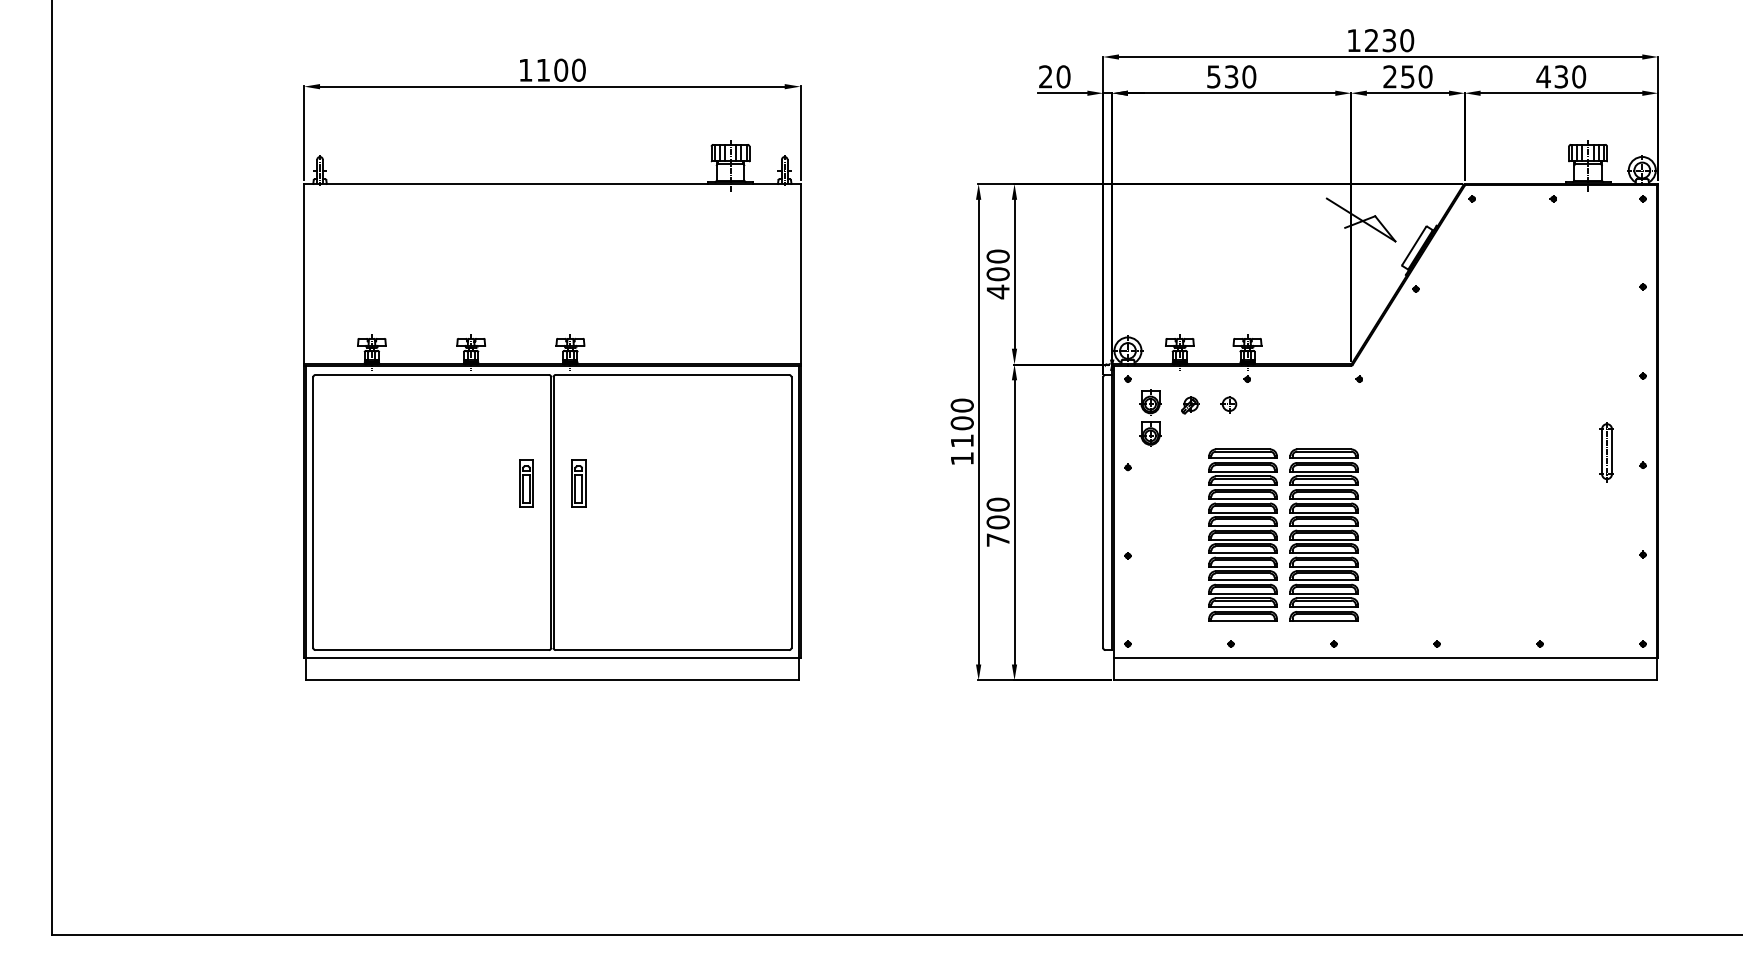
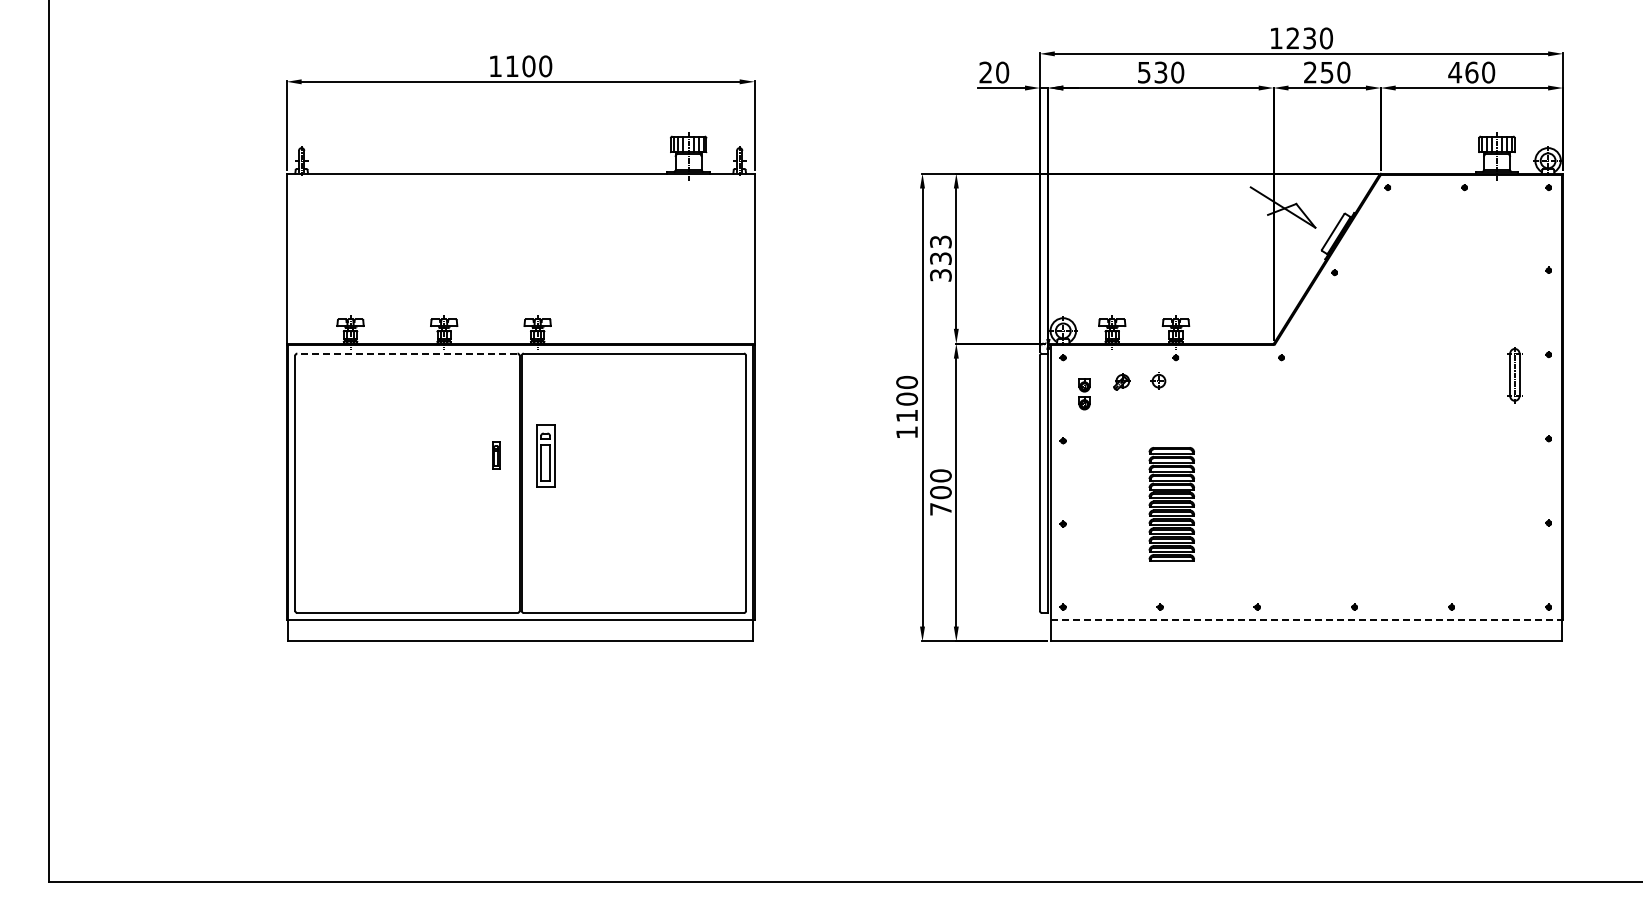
text: (1561, 76) -> (1471, 72), 430 -> 460
text: (997, 274) -> (940, 258), 400 -> 333
line: (431, 374) -> (406, 353), solid -> dashed
part: (1150, 418) -> (1084, 394), size x0.6
part: (1606, 452) -> (1514, 375), moved
part: (526, 483) -> (496, 455), size x0.6
part: (578, 483) -> (545, 455), size x1.4
part: (1242, 533) -> (1171, 503), size x0.7
part: (1324, 533) -> (1248, 503), removed
line: (1385, 658) -> (1306, 620), solid -> dashed

